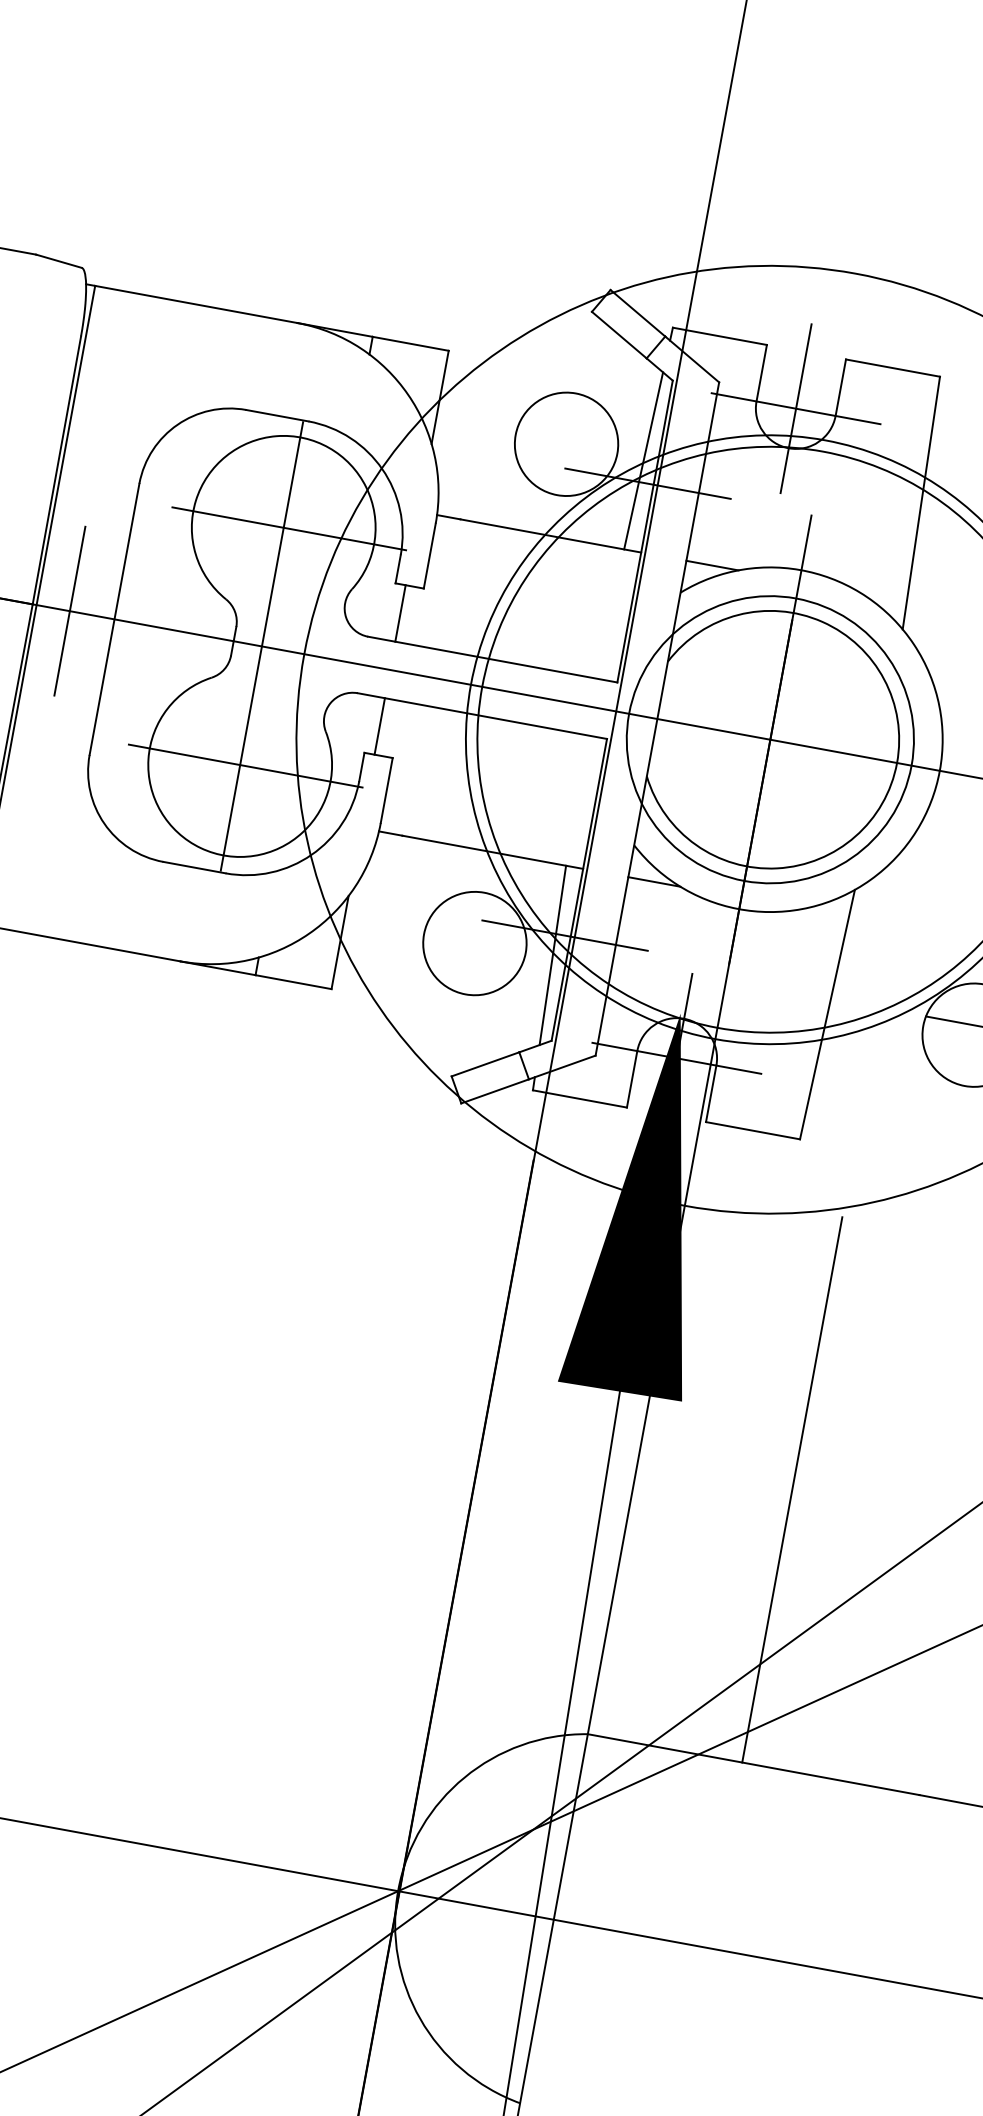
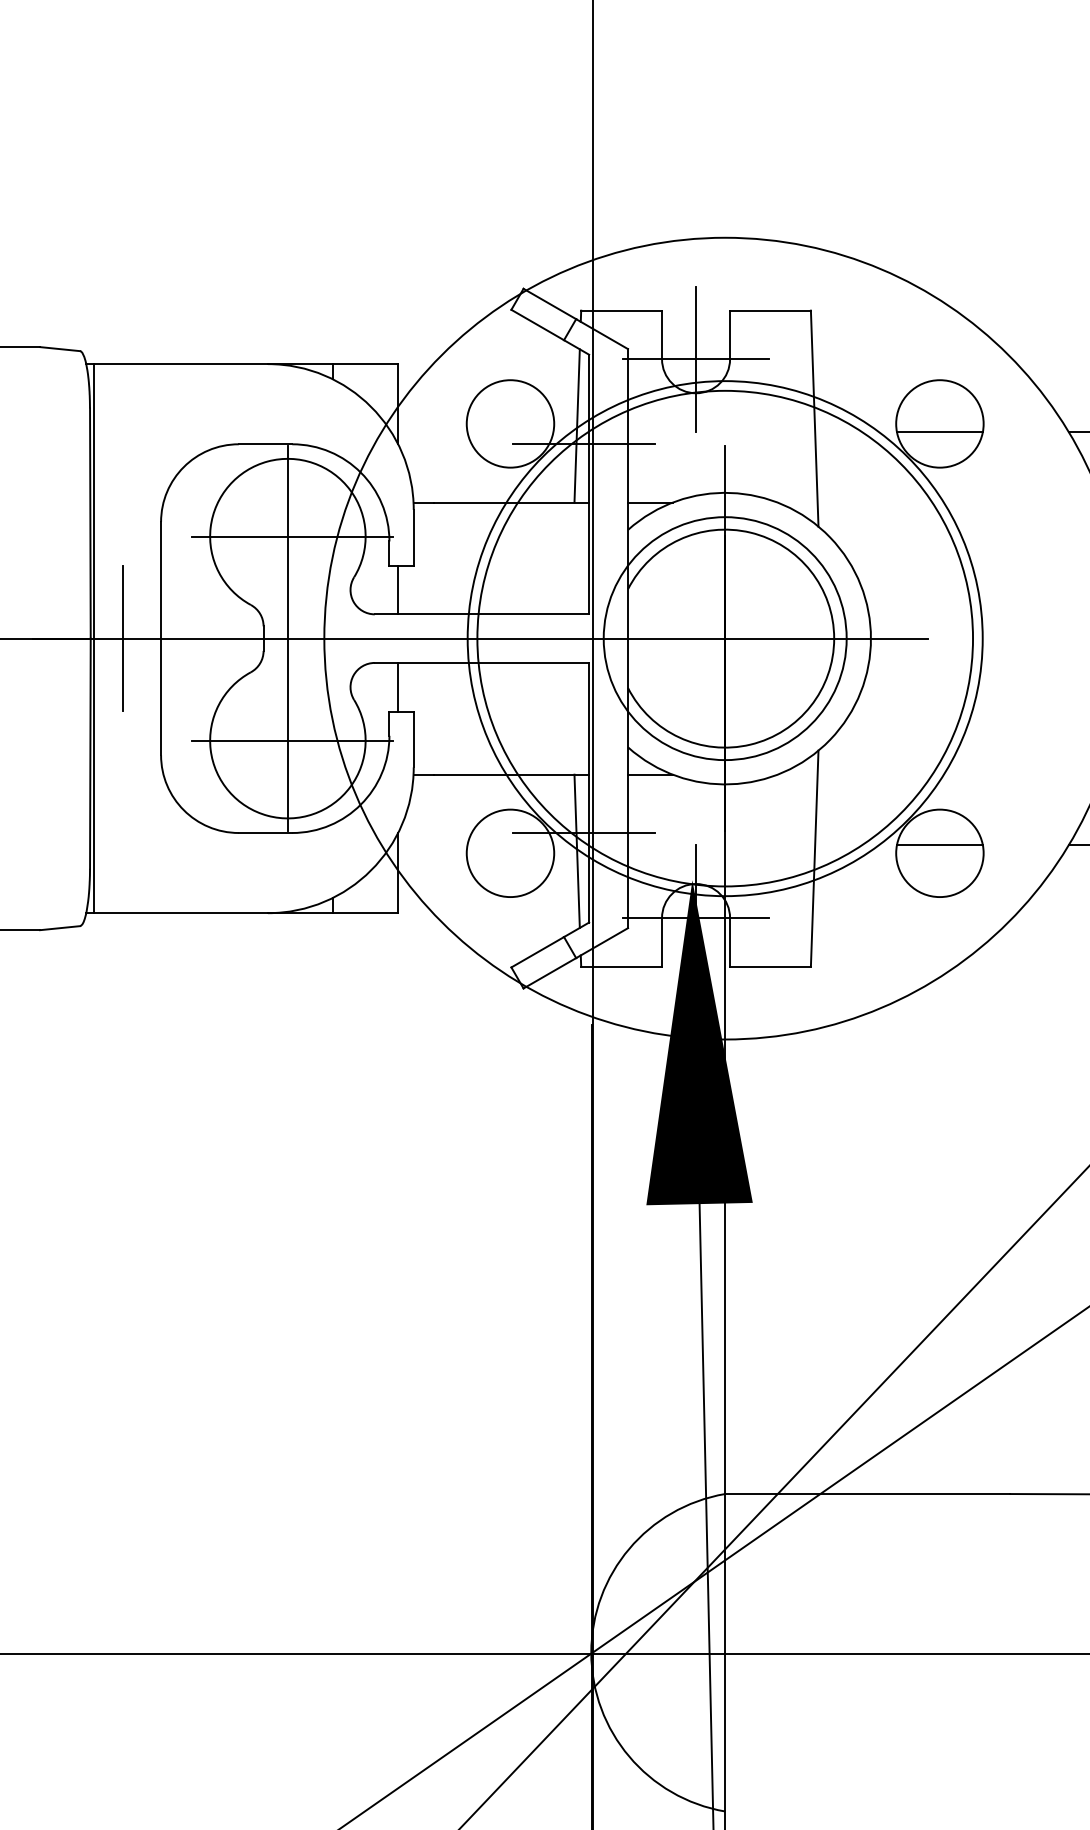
line: (792, 1489) -> (858, 1259), removed

